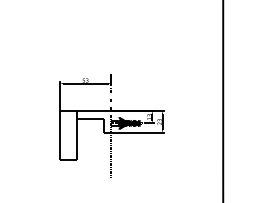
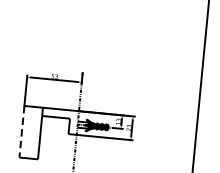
line: (59, 135) -> (21, 132), solid -> dashed

